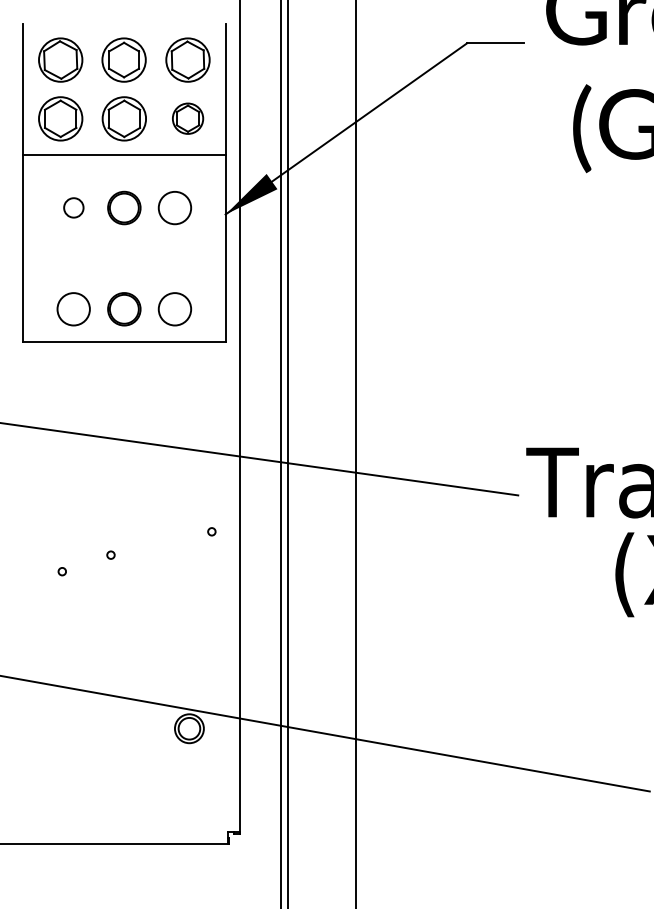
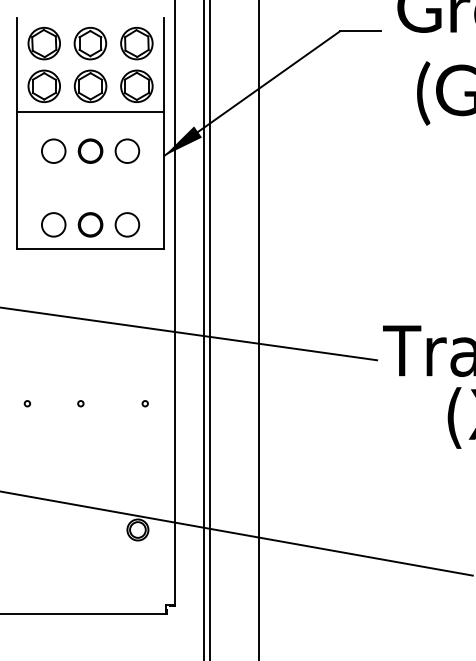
part: (187, 117) -> (136, 85), size x1.43
circle: (73, 207) -> (53, 150), size x1.67
circle: (210, 531) -> (144, 403), moved
circle: (62, 571) -> (27, 403), moved

